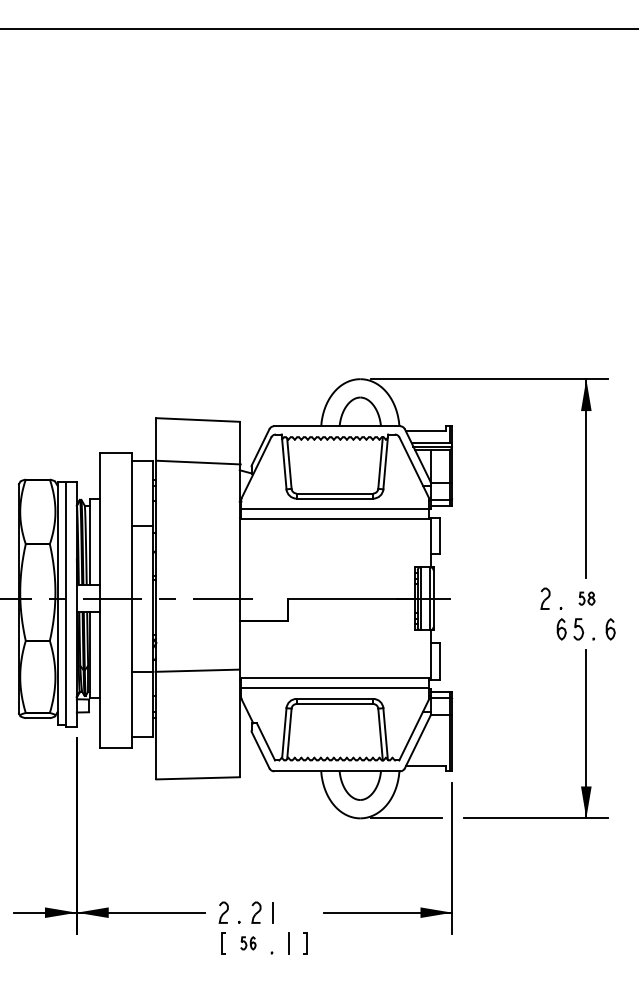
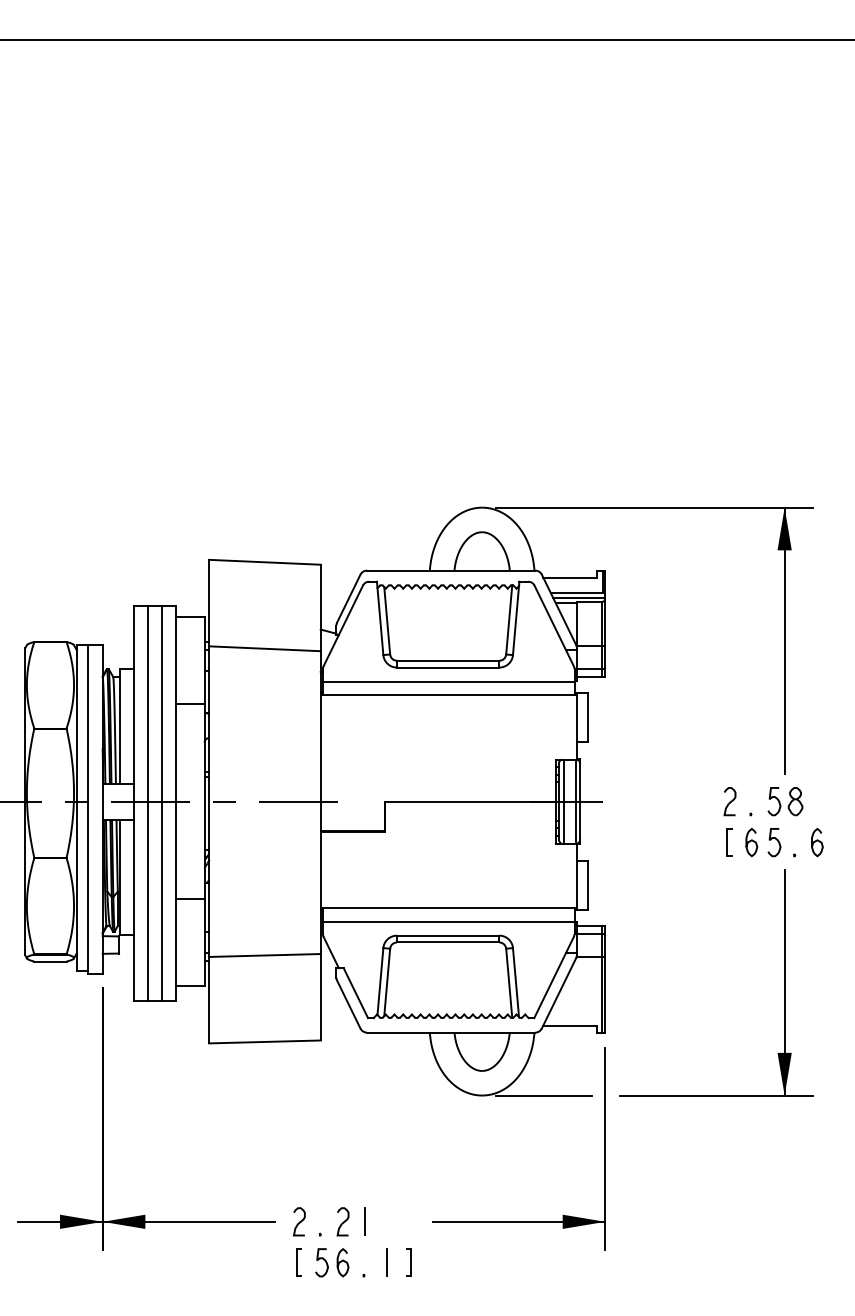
line: (198, 462) -> (264, 648), moved
part: (586, 598) -> (784, 801), size x1.67
line: (110, 599) -> (147, 802), added
line: (121, 599) -> (162, 802), added
line: (543, 629) -> (727, 842), added
line: (196, 670) -> (264, 955), moved
part: (248, 943) -> (332, 1263), size x1.67

